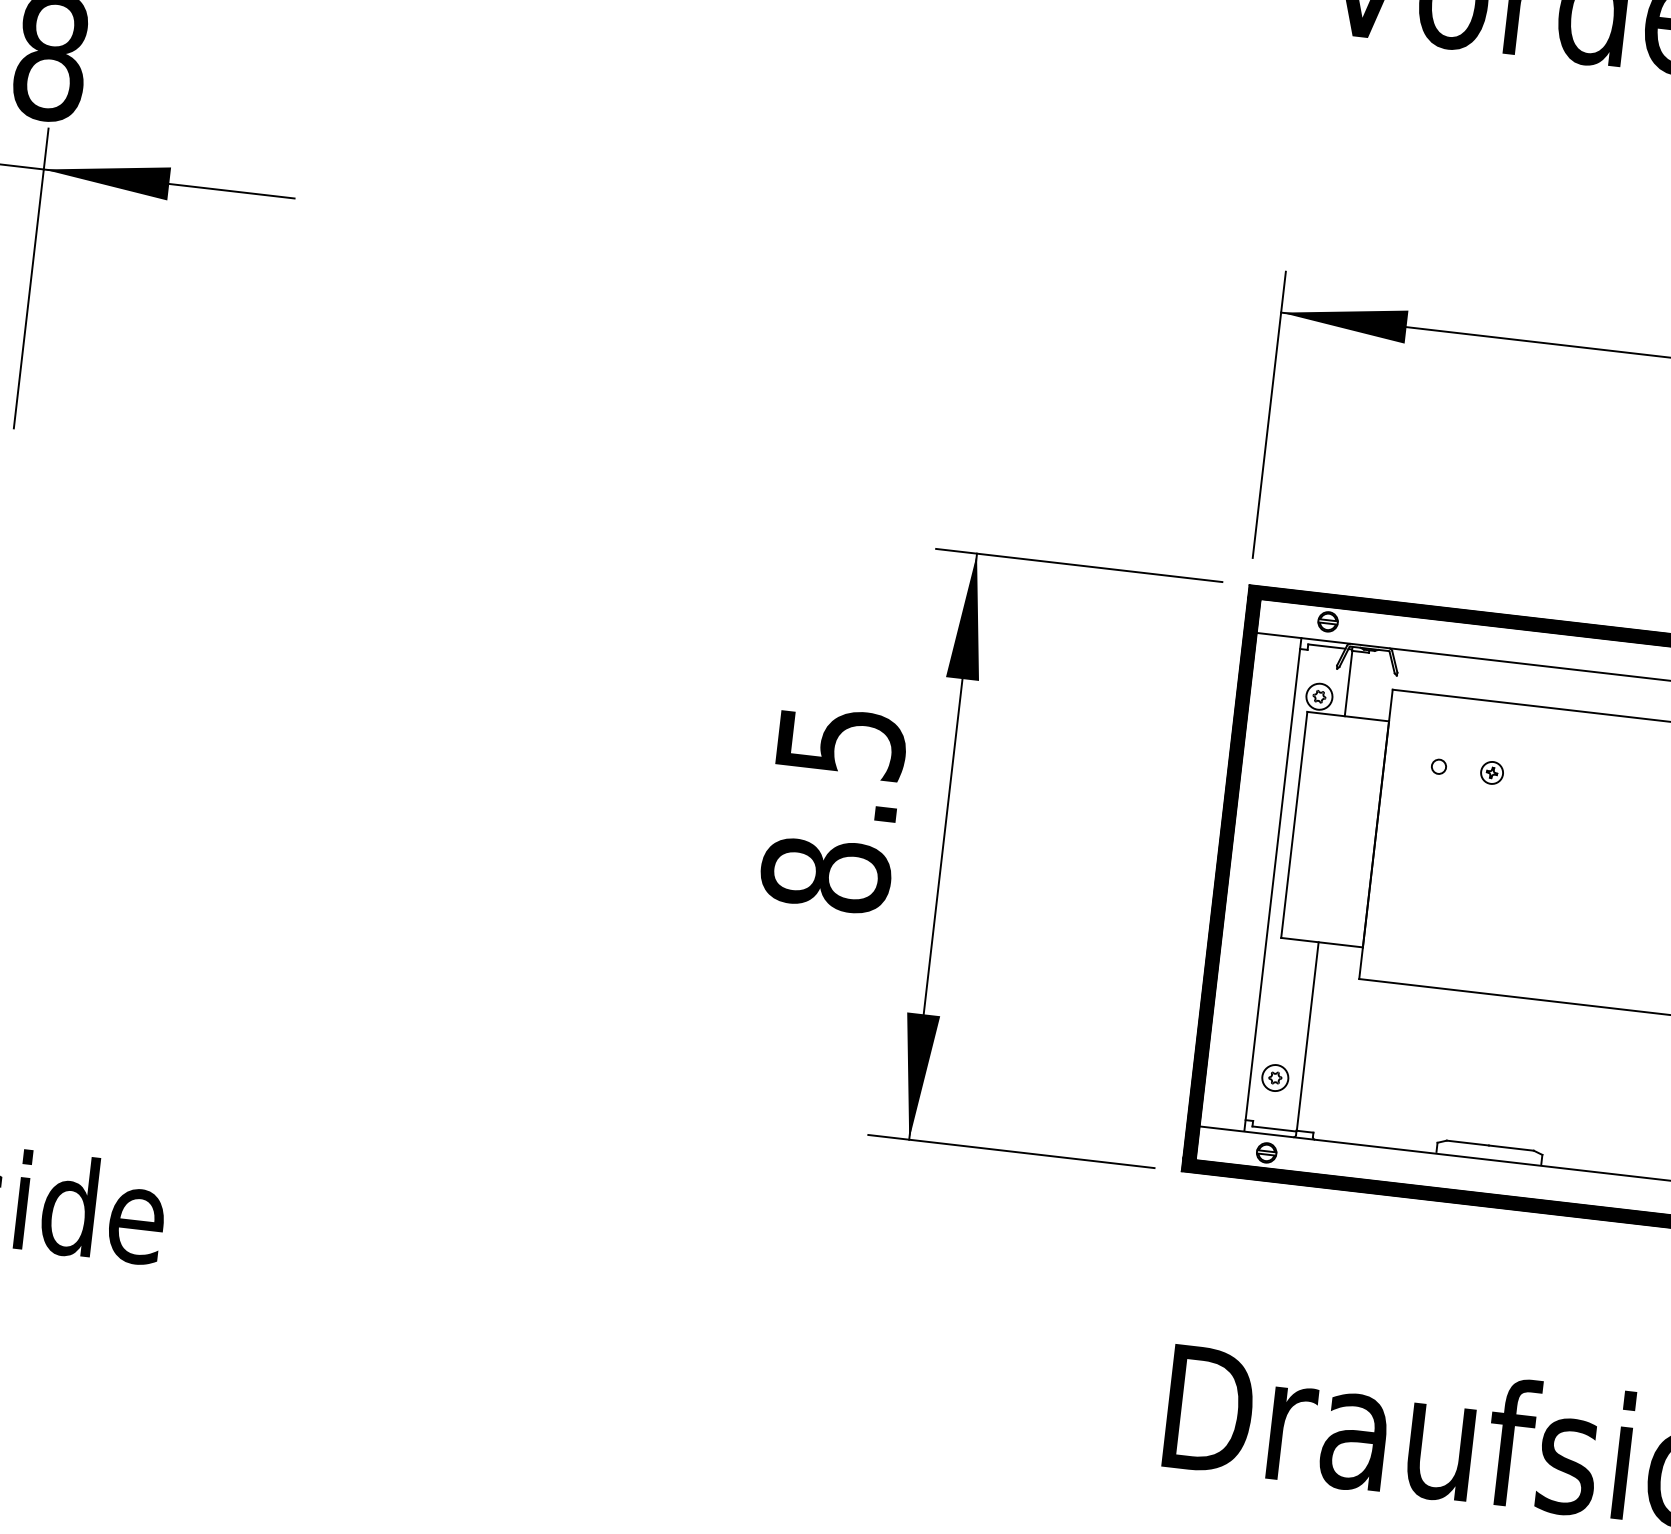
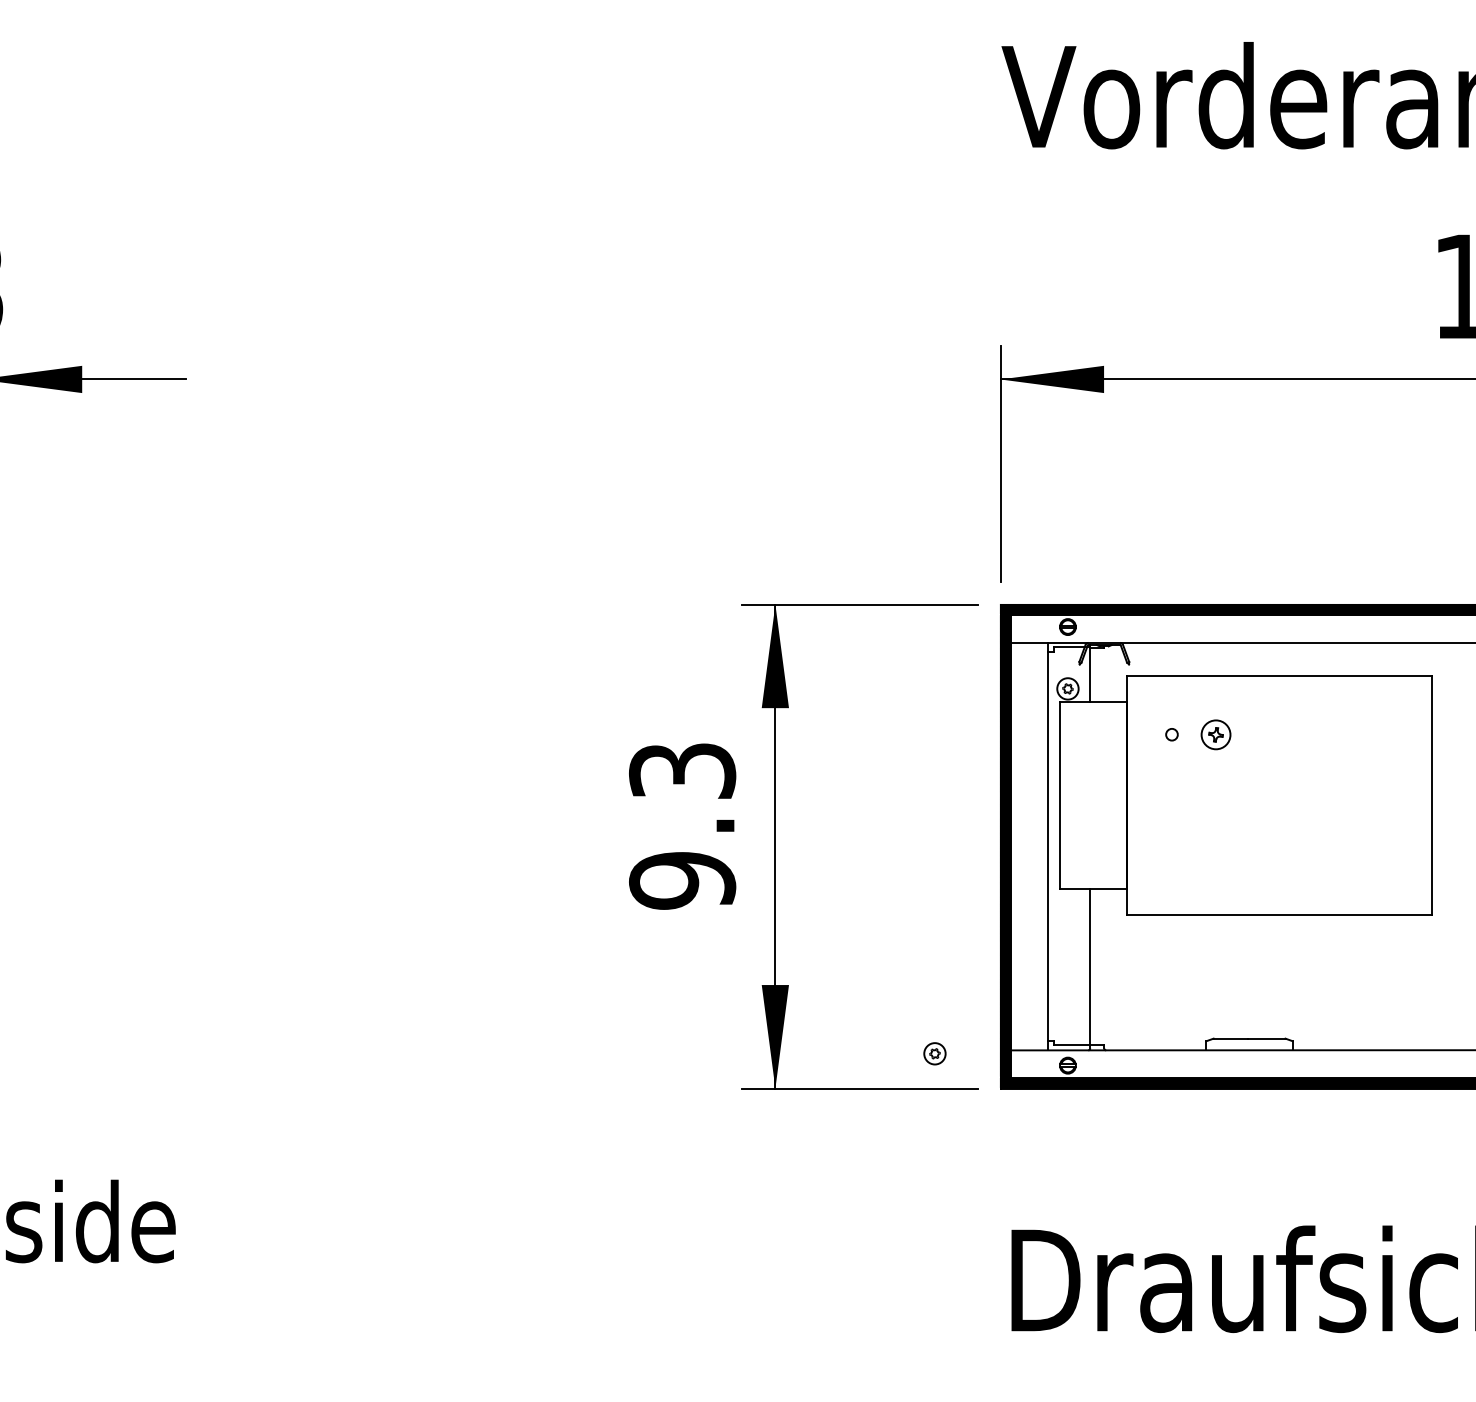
part: (1491, 772) -> (1215, 734), size x1.6
text: (833, 809) -> (682, 826), 8.5 -> 9.3
part: (1274, 1077) -> (934, 1053), moved

